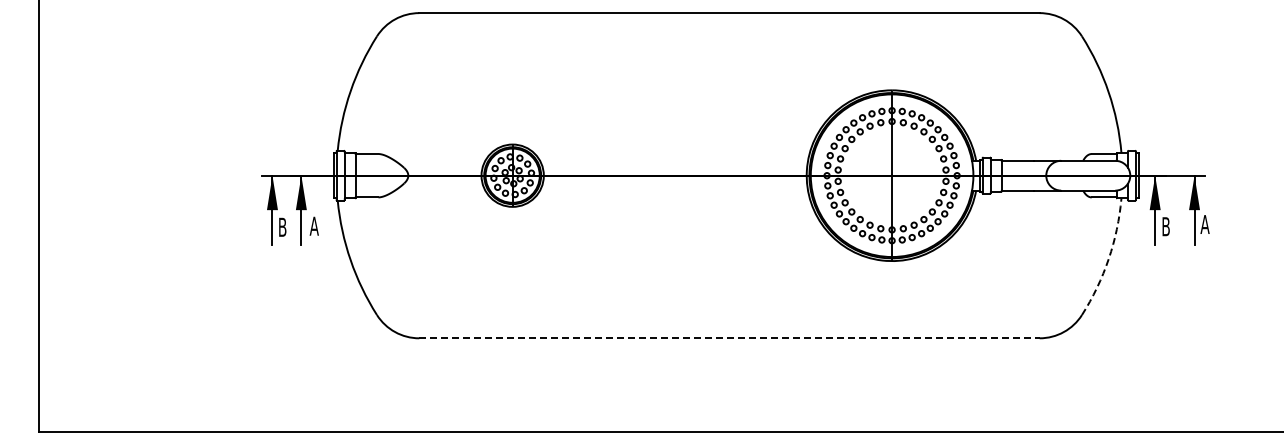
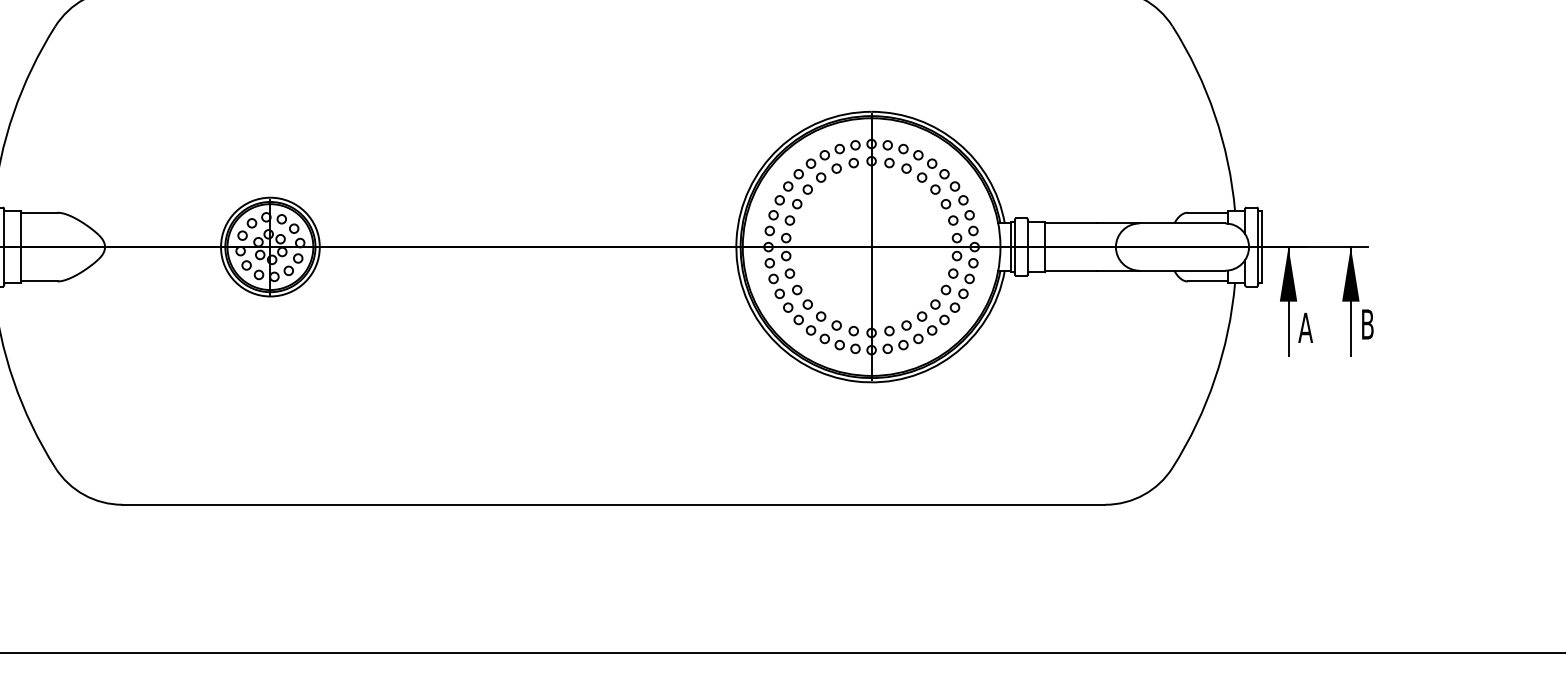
text: (1204, 224) -> (1366, 324), A -> B
text: (1165, 226) -> (1304, 327), B -> A
arc: (1108, 259) -> (1214, 379), dashed -> solid
line: (730, 338) -> (615, 505), dashed -> solid

